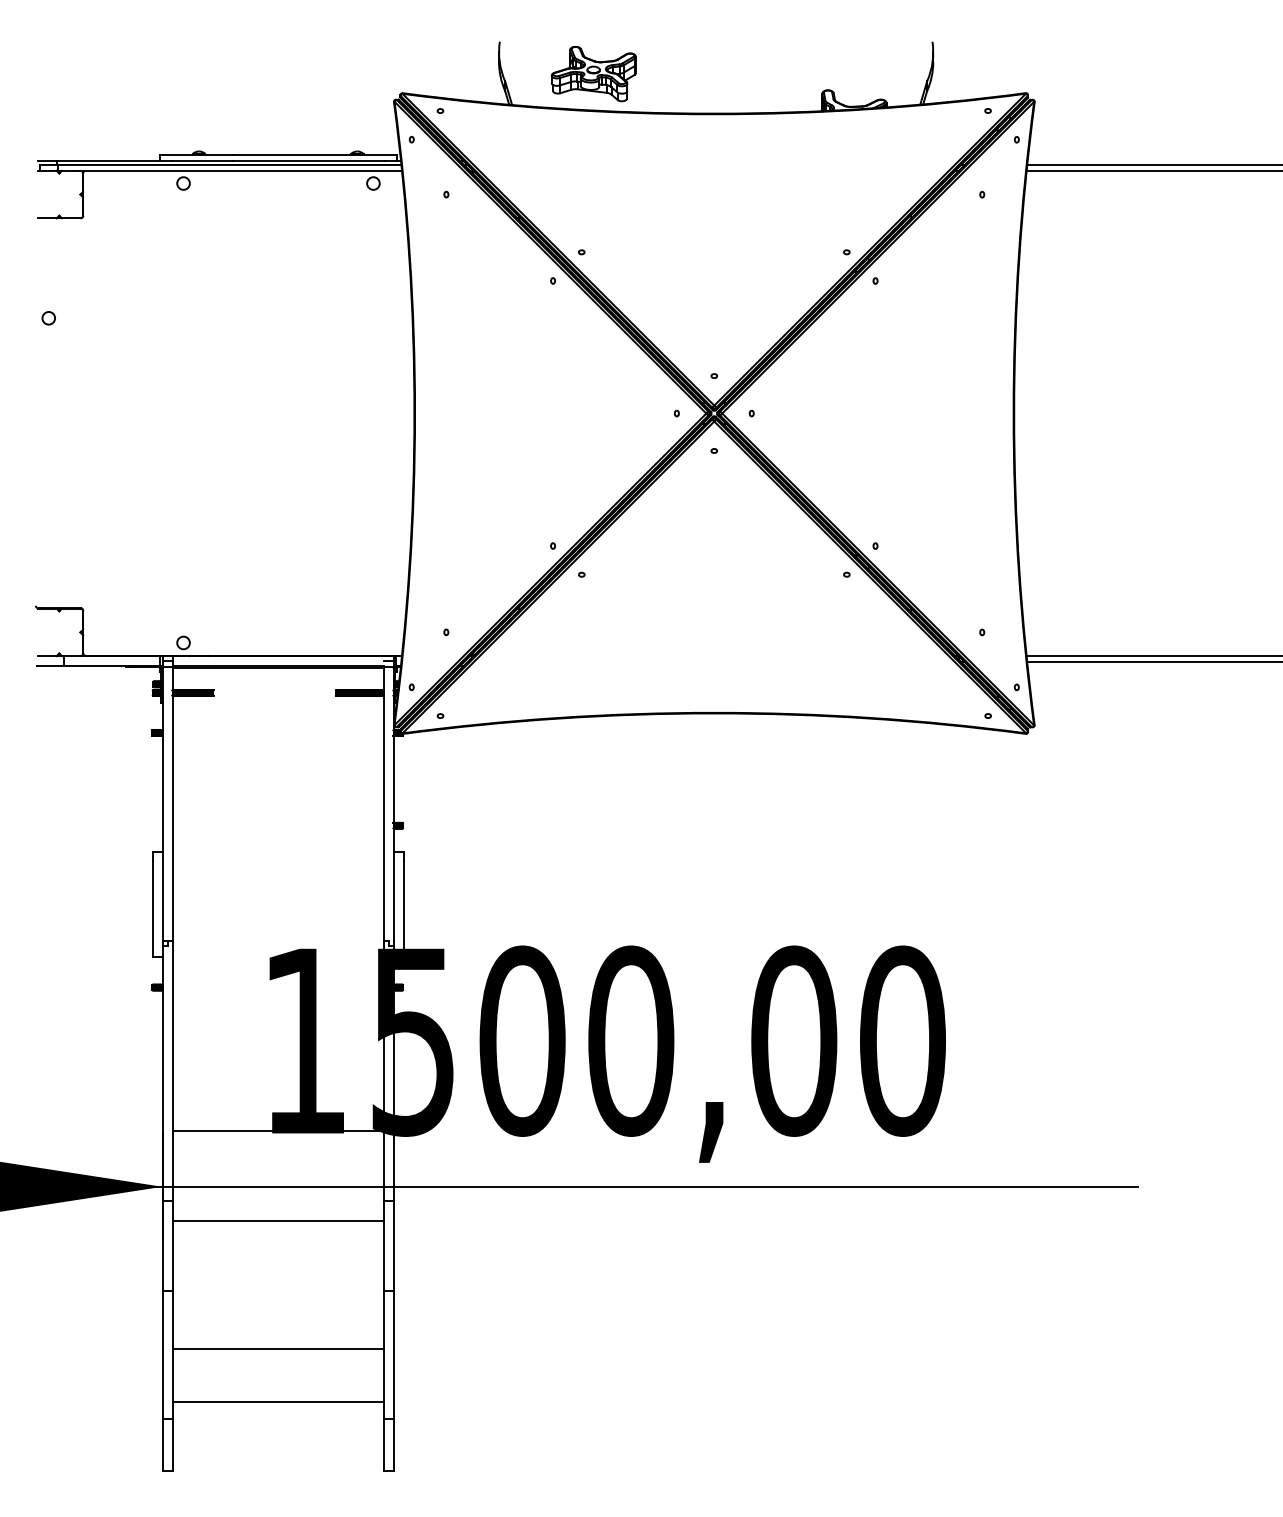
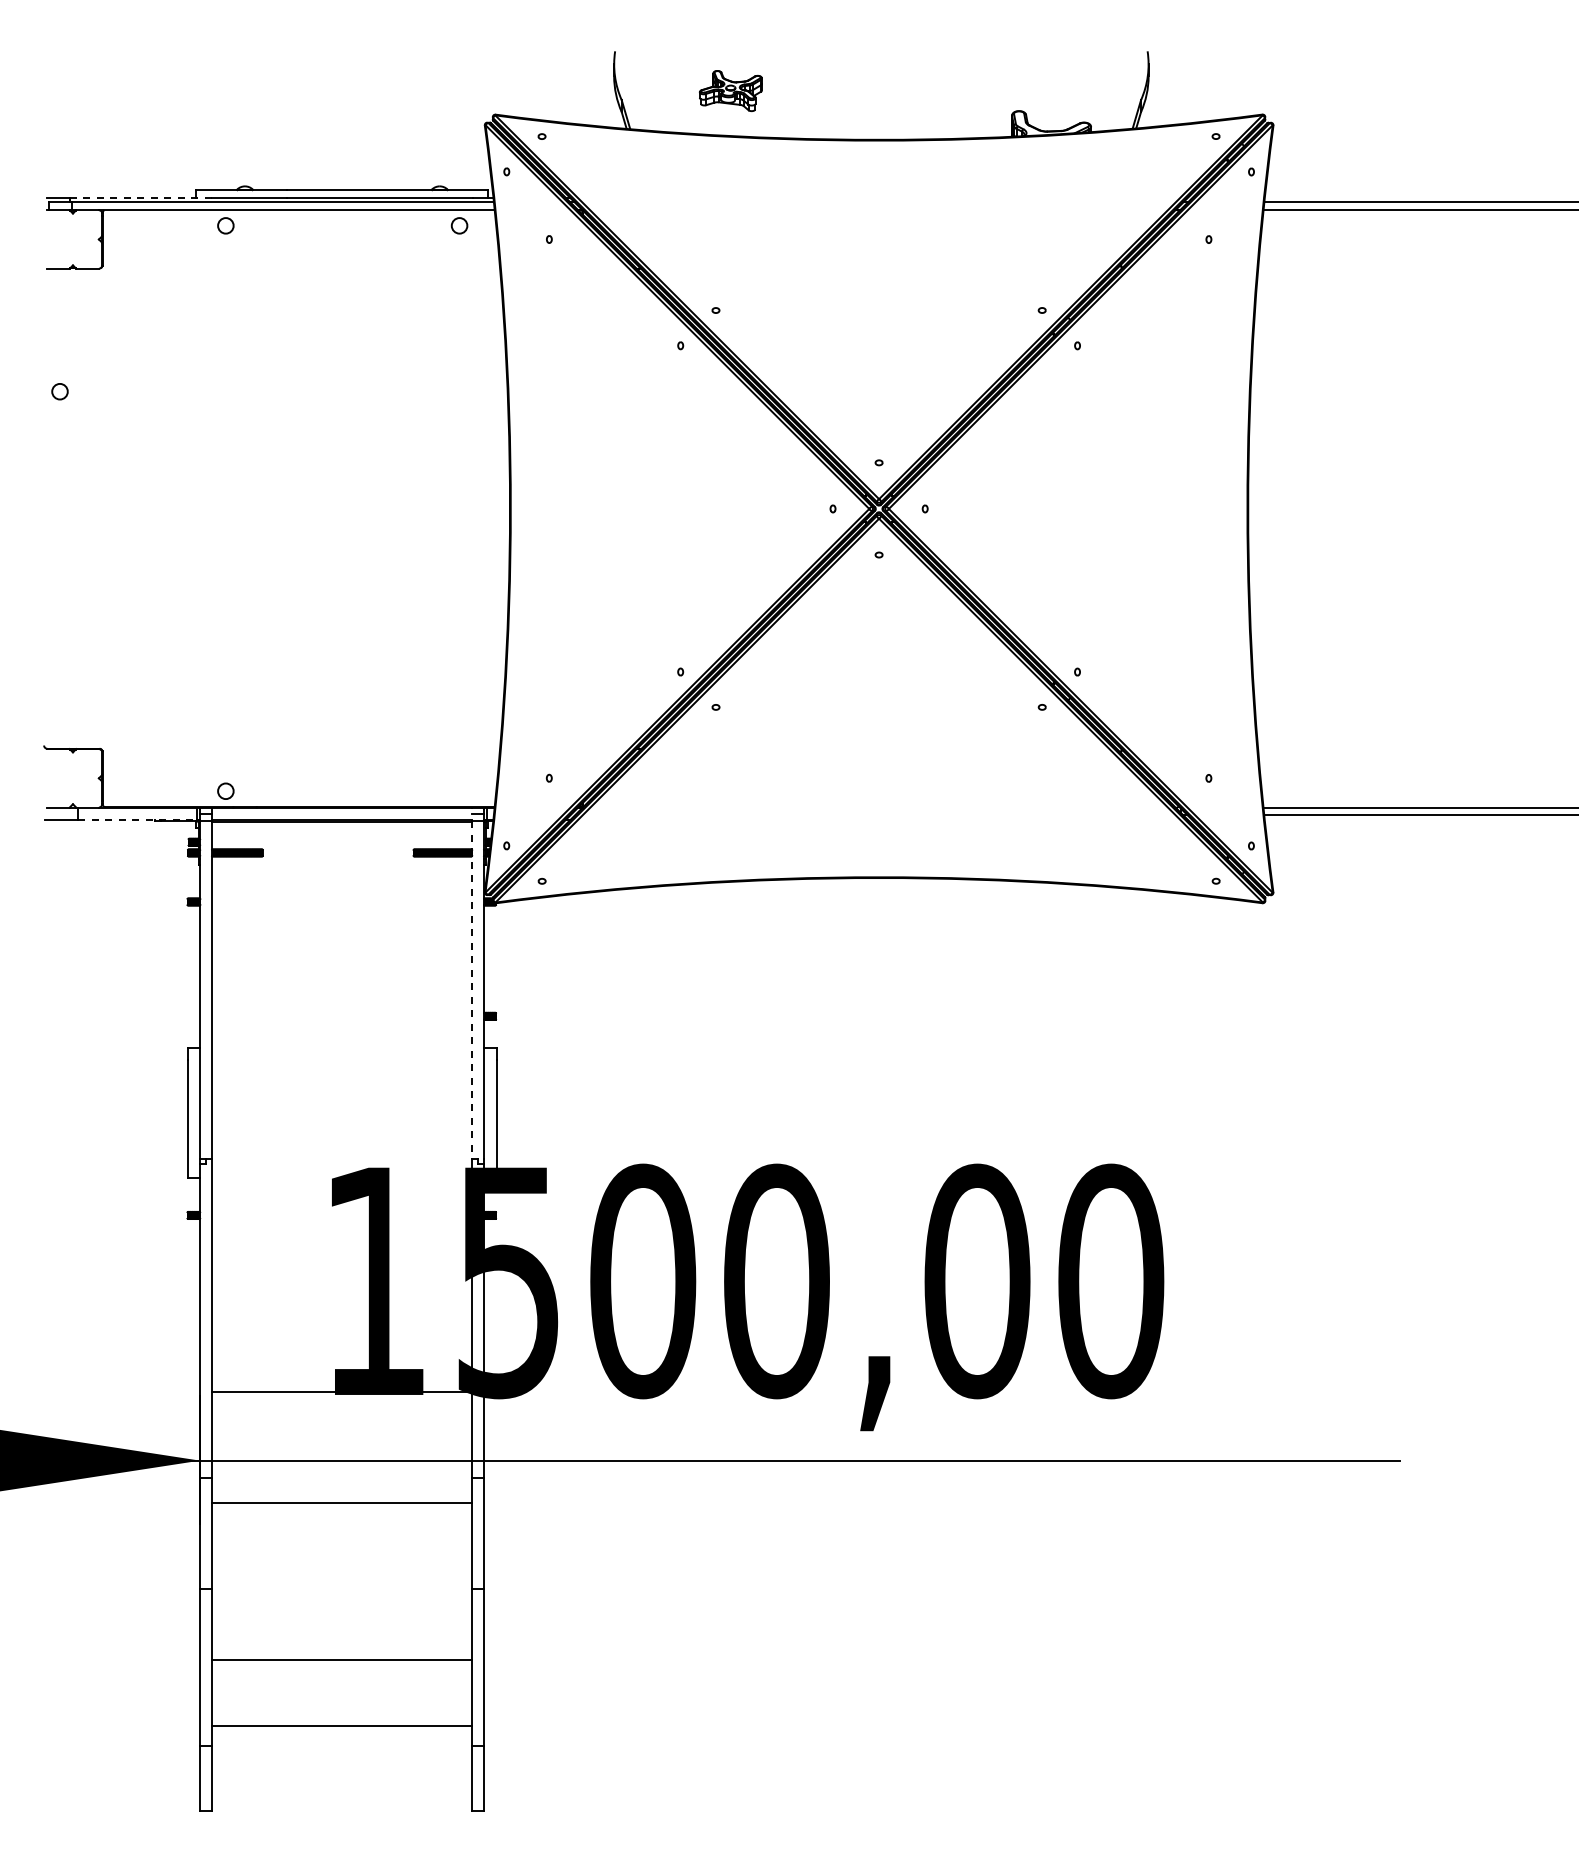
part: (593, 73) -> (730, 90), size x0.6
line: (114, 160) -> (140, 197), solid -> dashed
line: (111, 665) -> (137, 819), solid -> dashed
line: (383, 804) -> (472, 989), solid -> dashed

